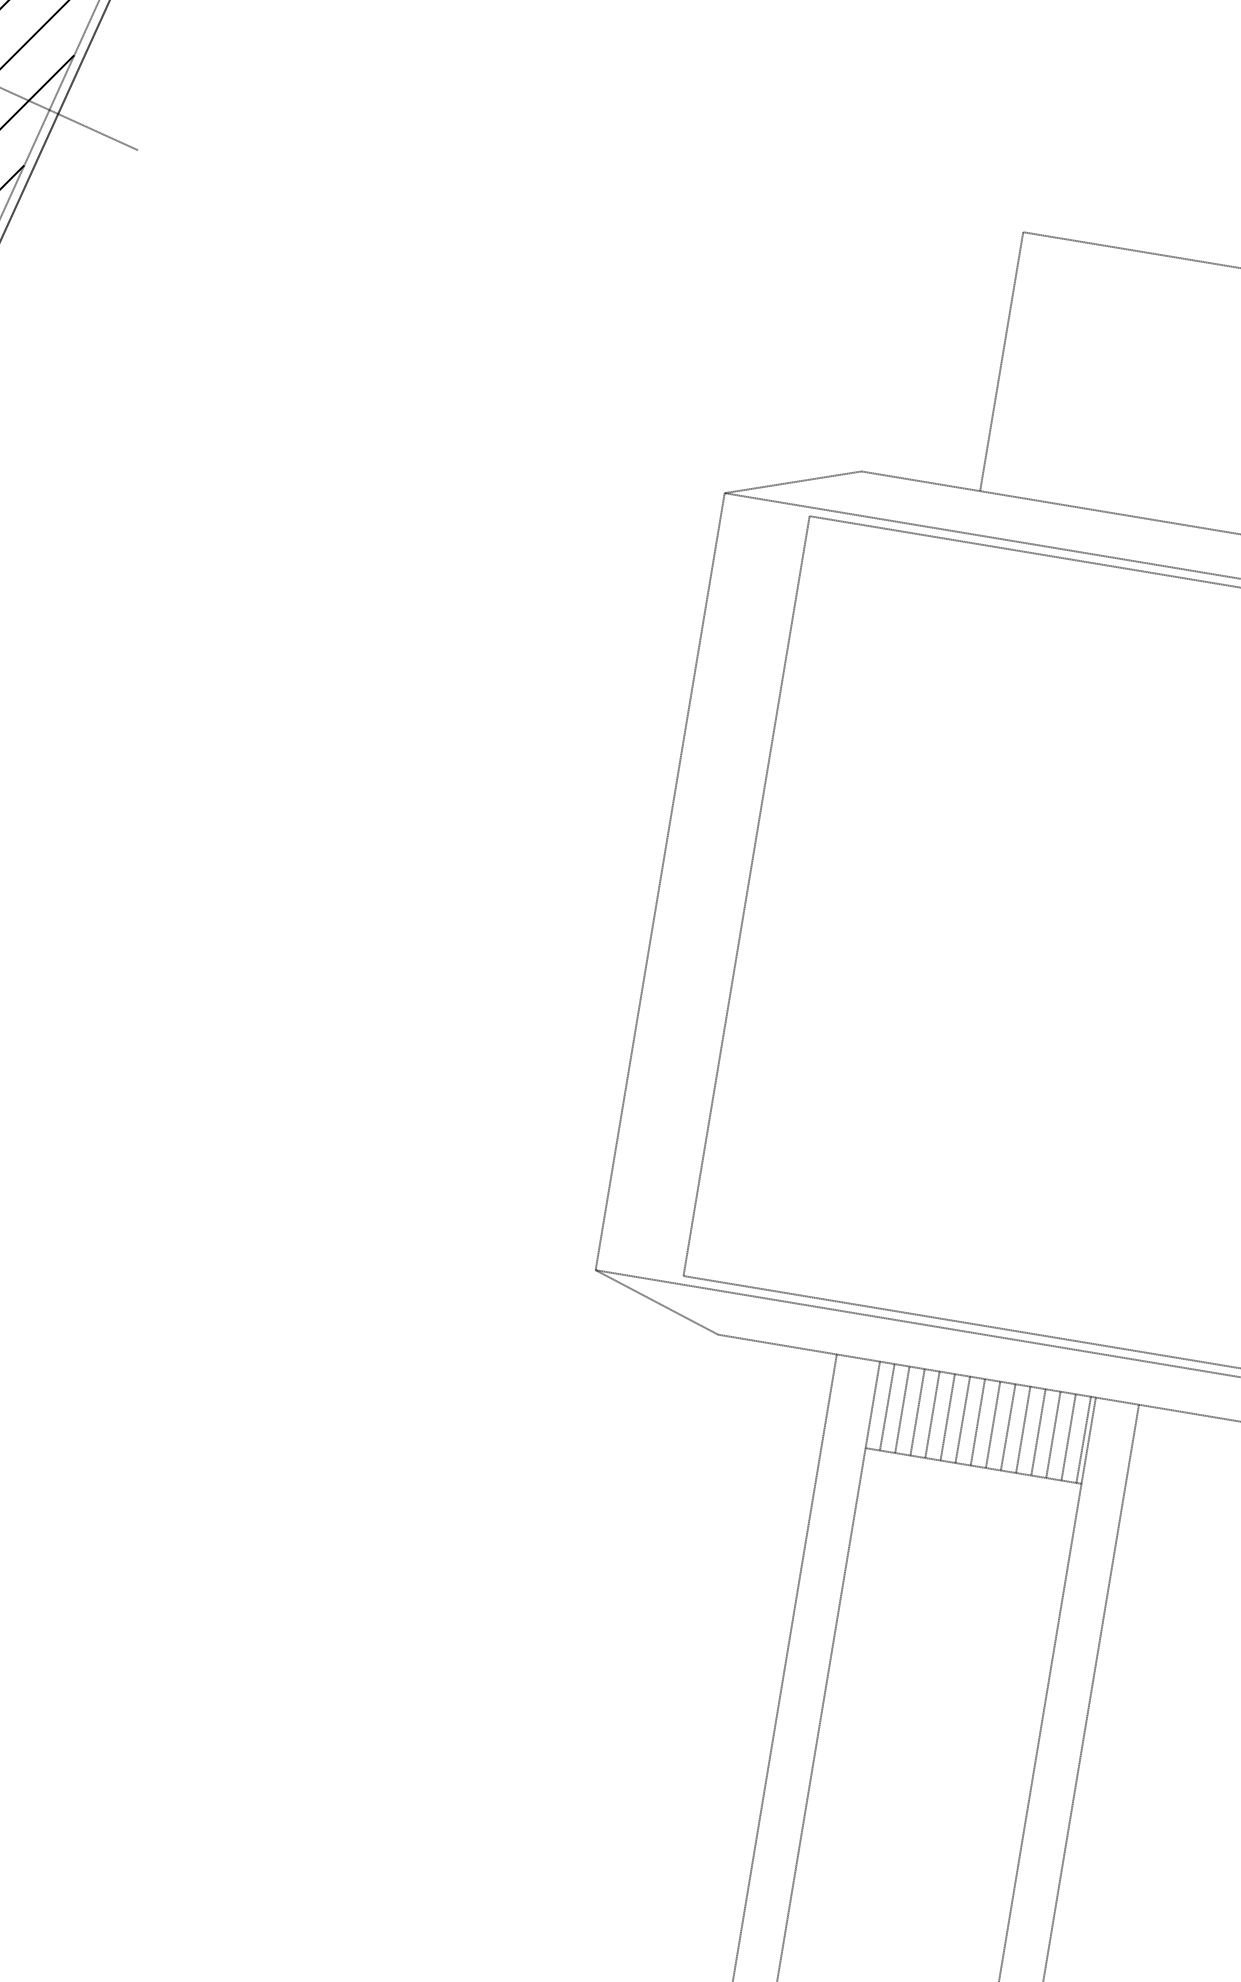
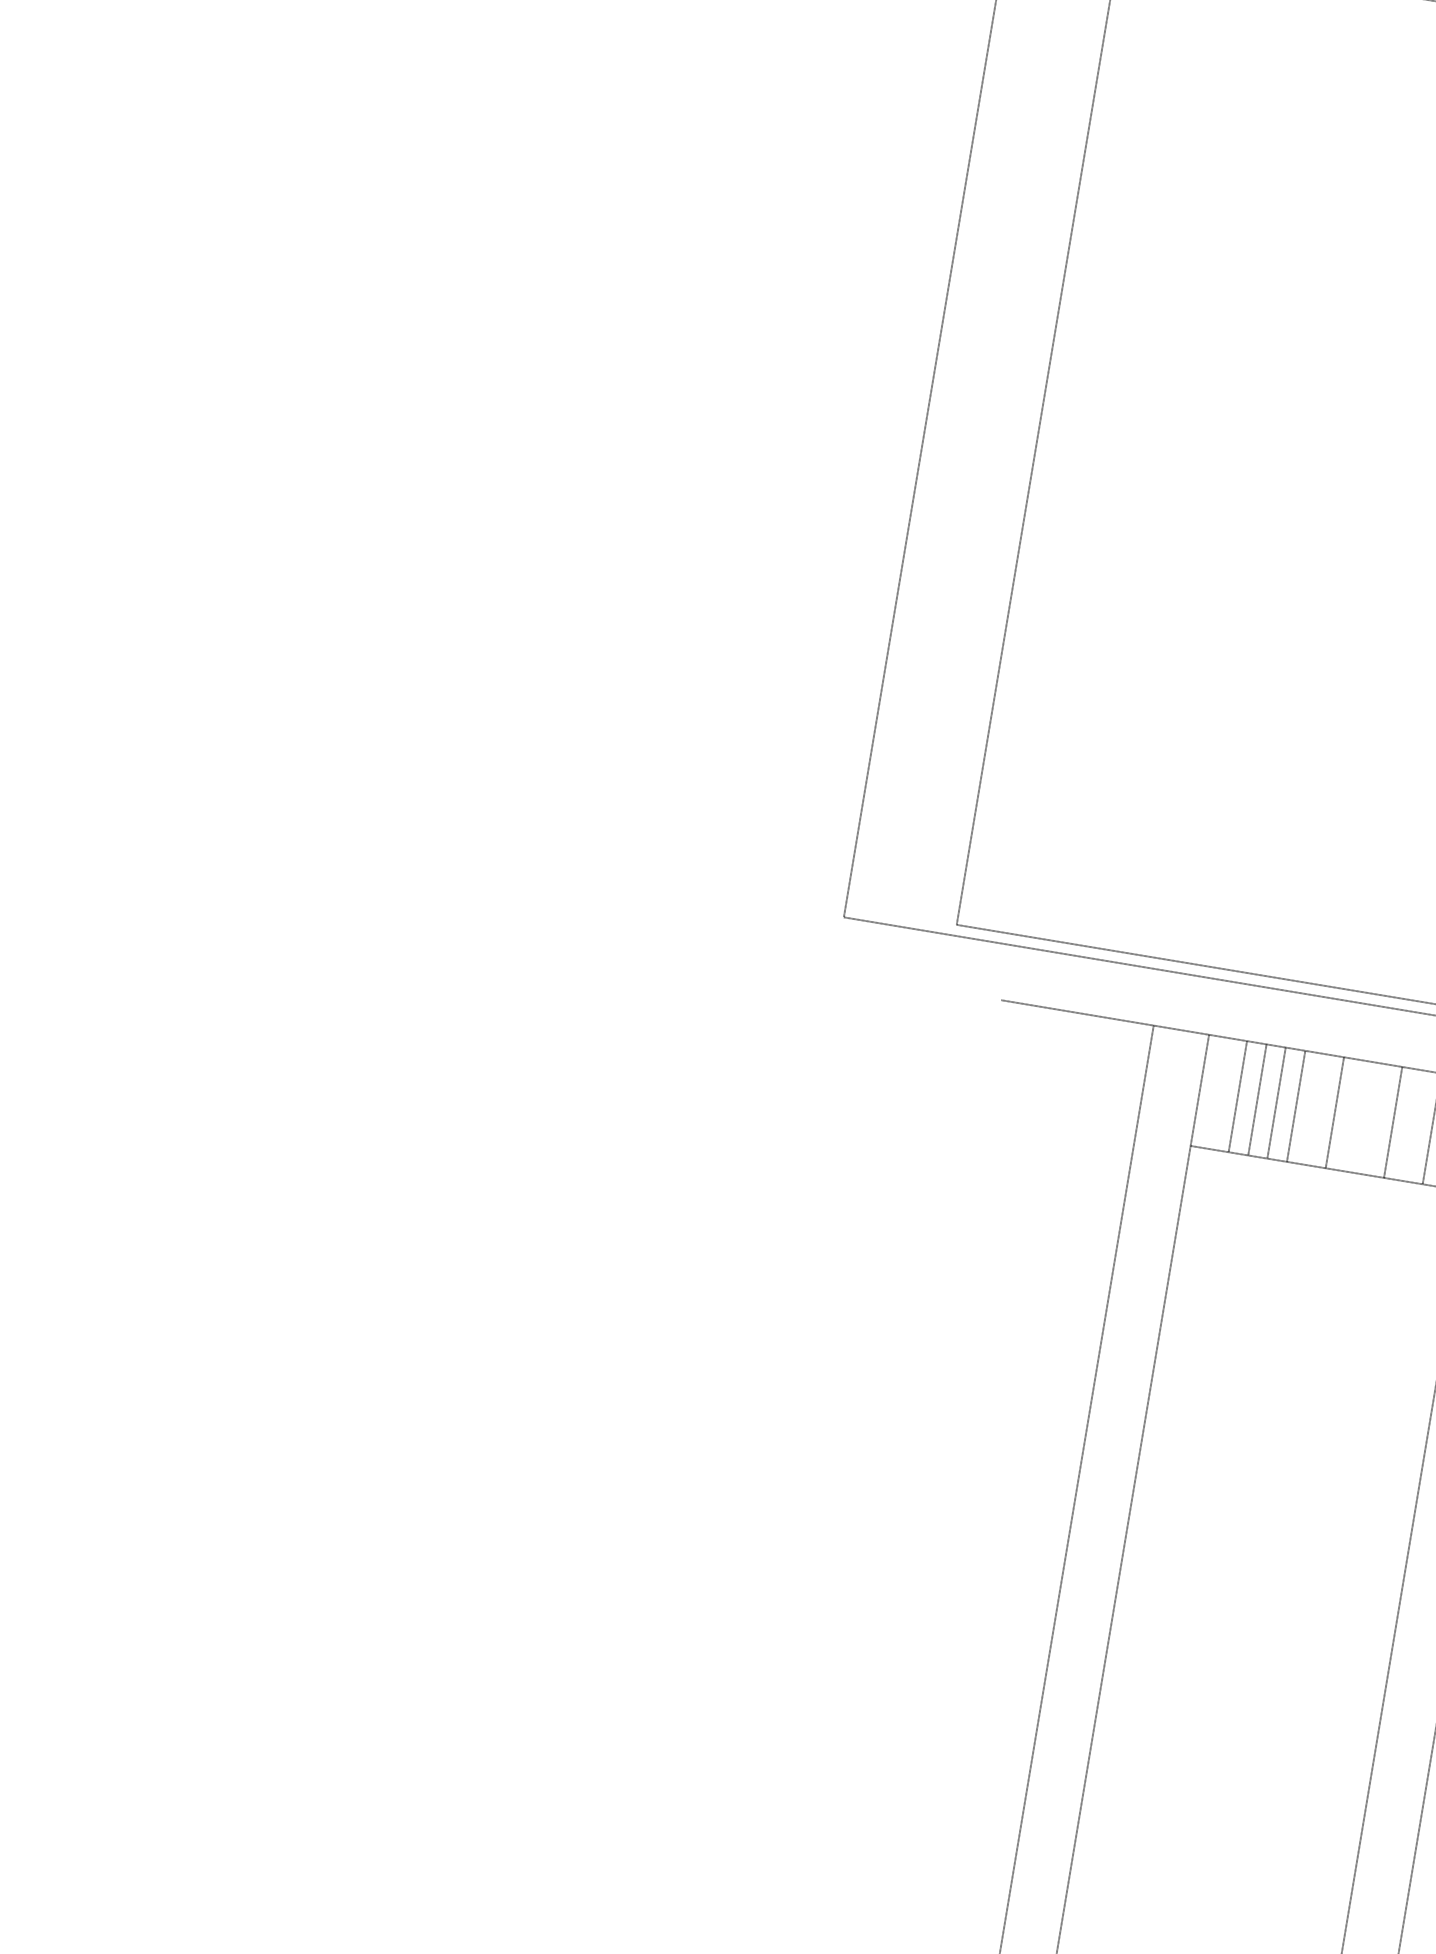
line: (656, 1302) -> (922, 958), removed
line: (886, 1407) -> (1217, 1093), removed
line: (962, 1419) -> (1315, 1109), removed
line: (992, 1424) -> (1353, 1115), removed
line: (1007, 1427) -> (1372, 1119), removed
line: (1038, 1432) -> (1412, 1125), removed

